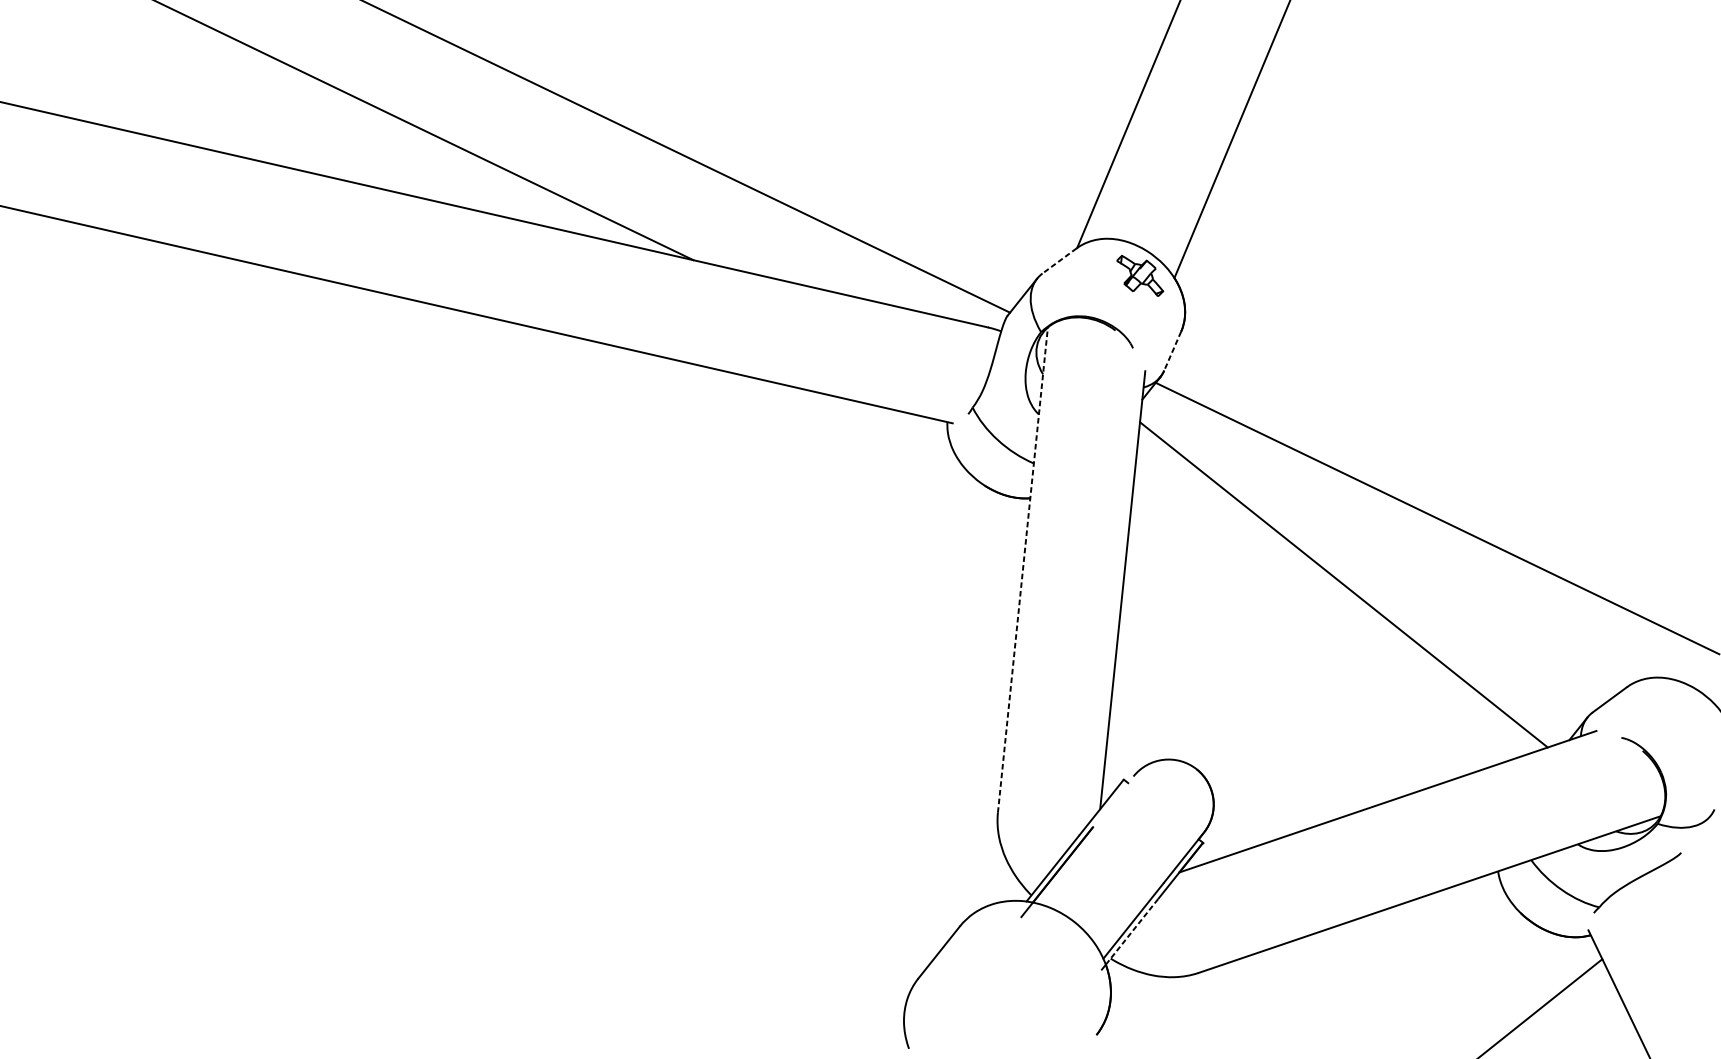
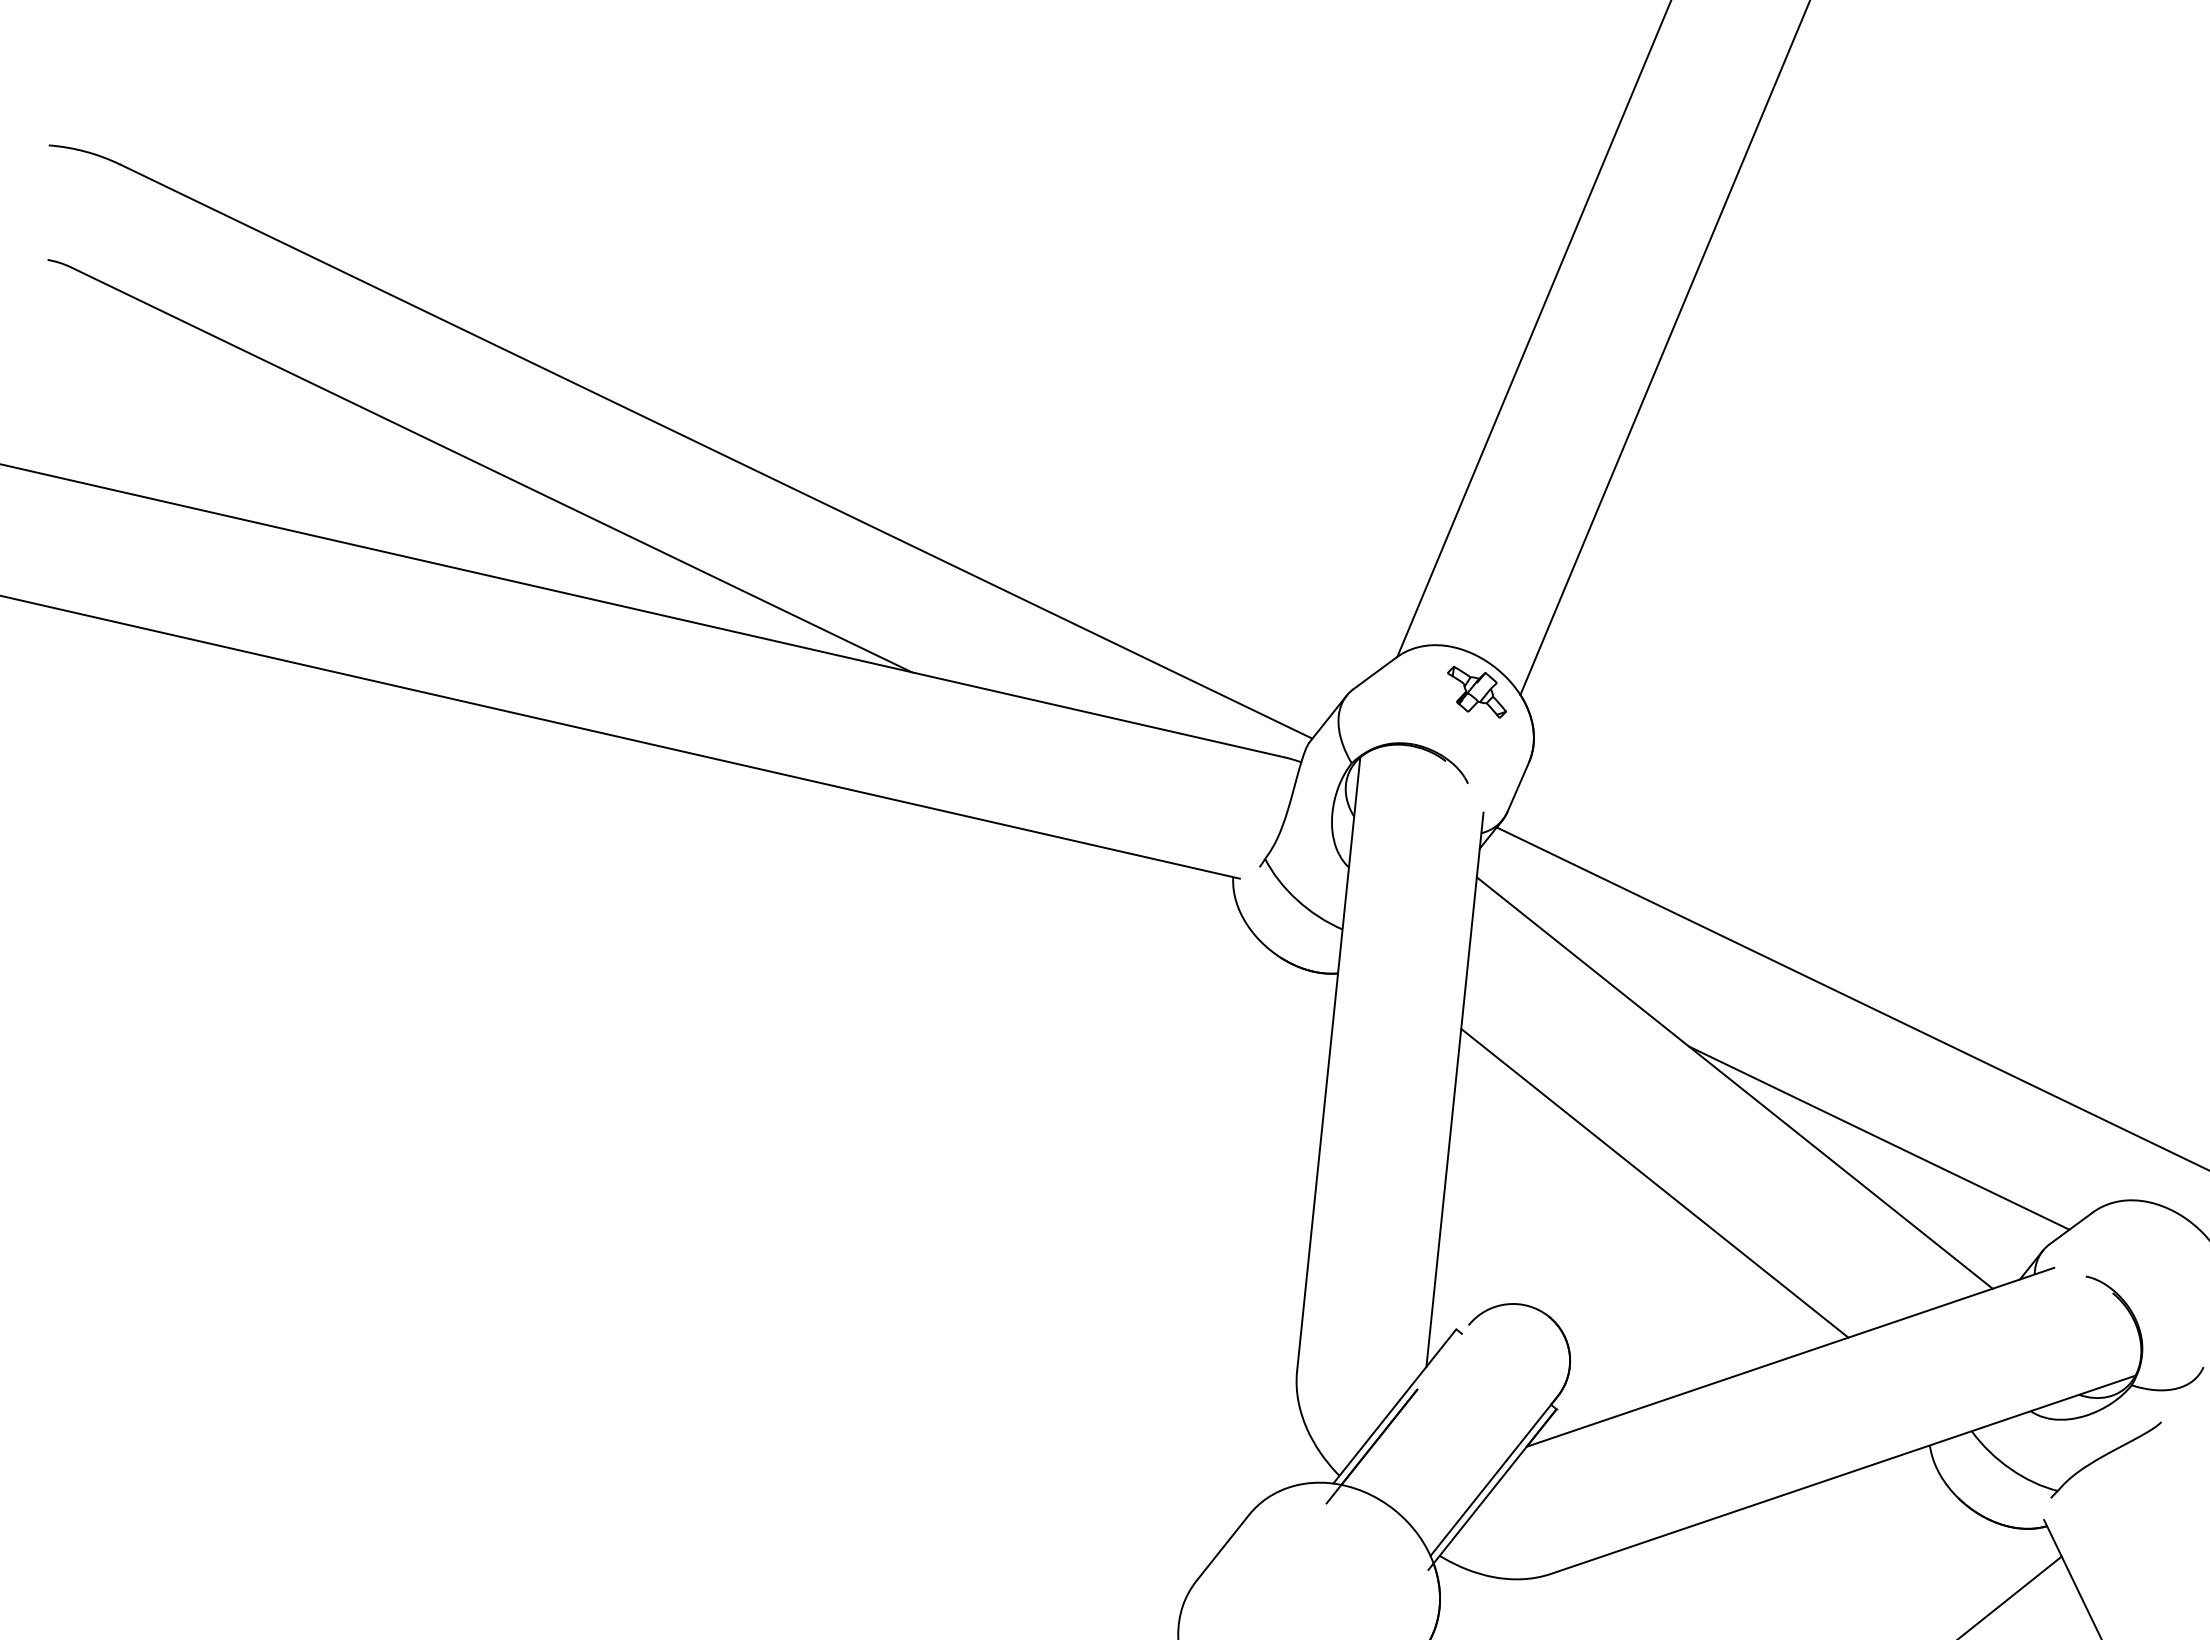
line: (1059, 261) -> (1375, 673), dashed -> solid
line: (1172, 351) -> (1518, 787), dashed -> solid
line: (1022, 570) -> (1328, 1064), dashed -> solid
line: (1457, 627) -> (1878, 1137), added
line: (1280, 663) -> (1654, 1182), added
line: (1131, 932) -> (1466, 1522), dashed -> solid

